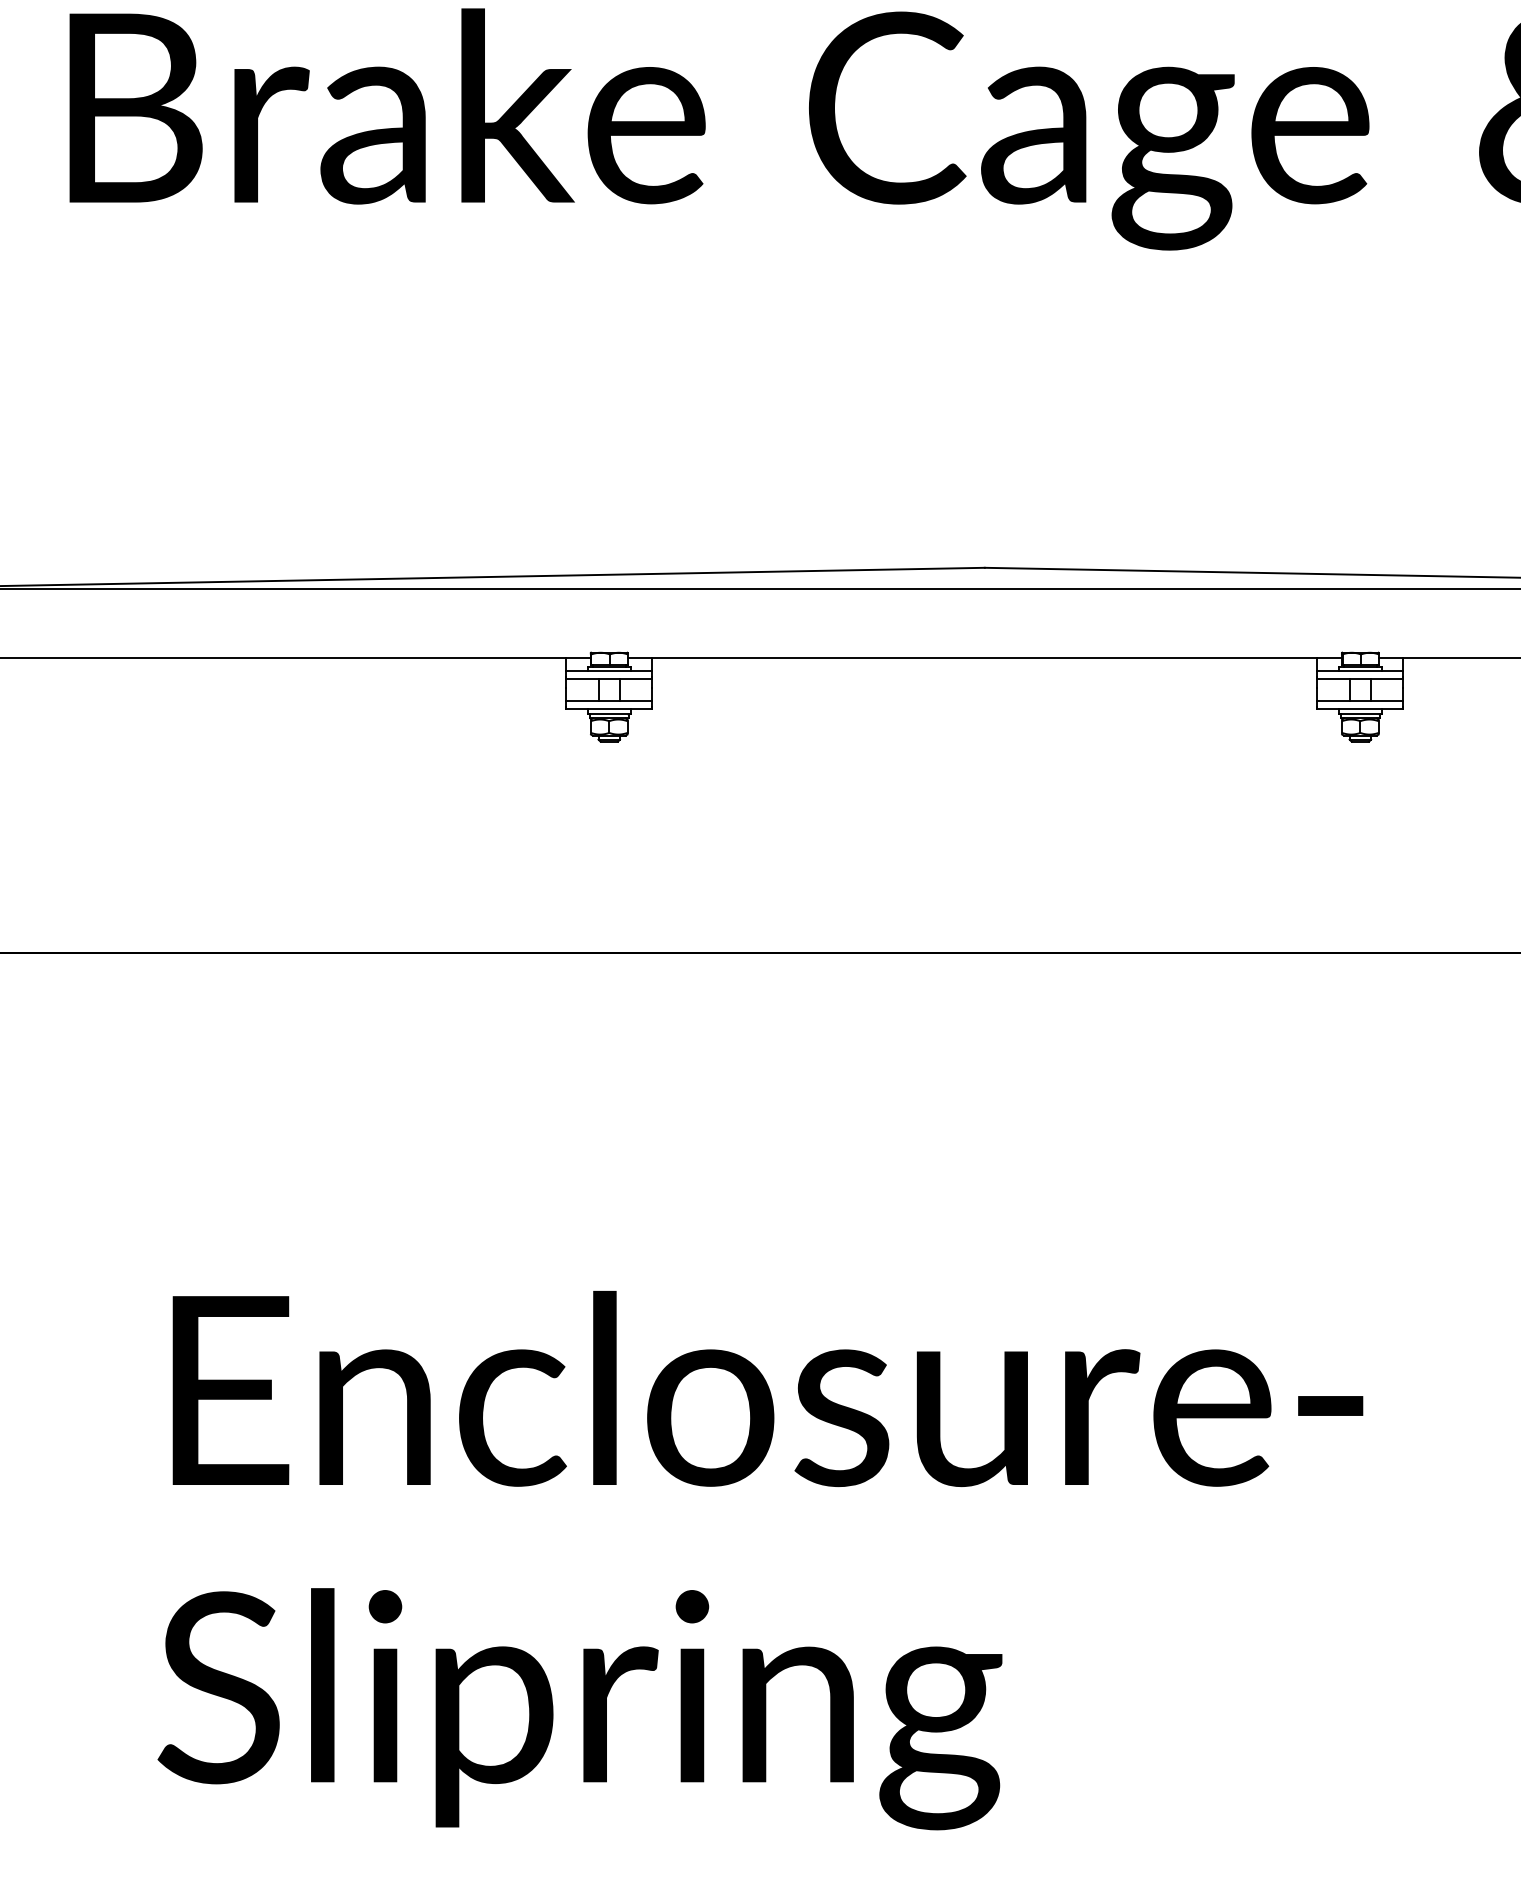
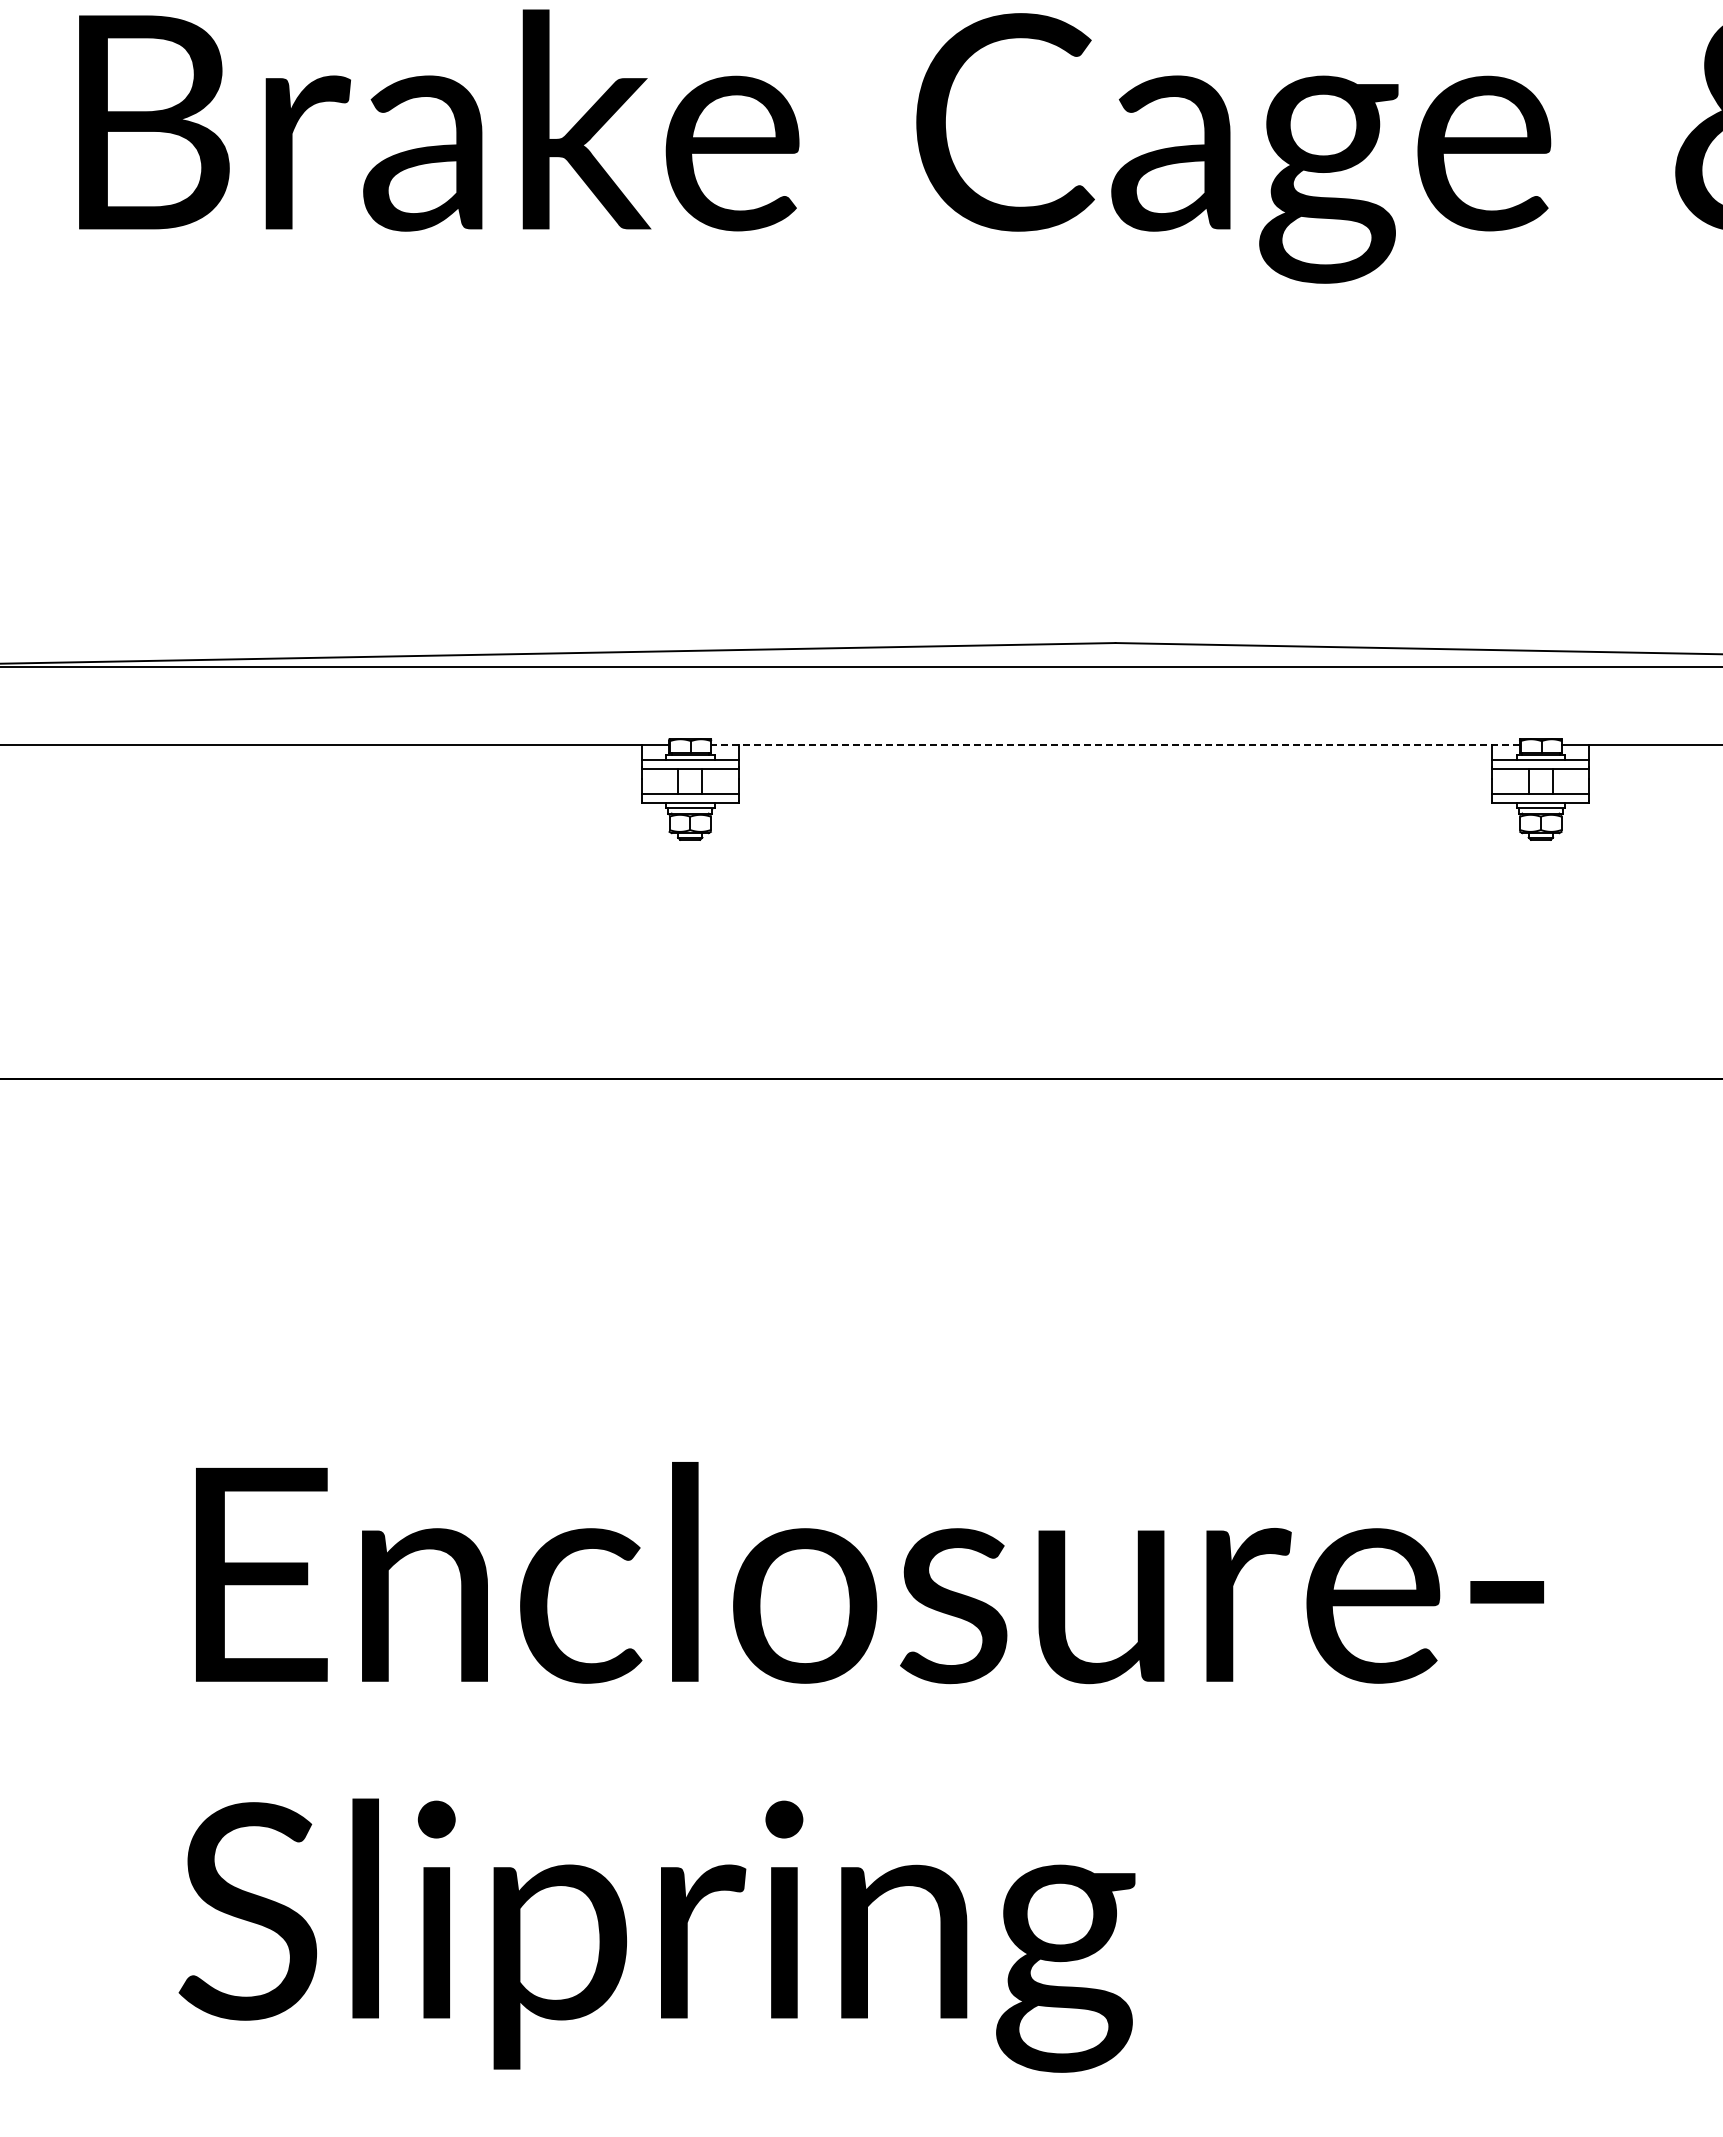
line: (984, 658) -> (1115, 745), solid -> dashed

